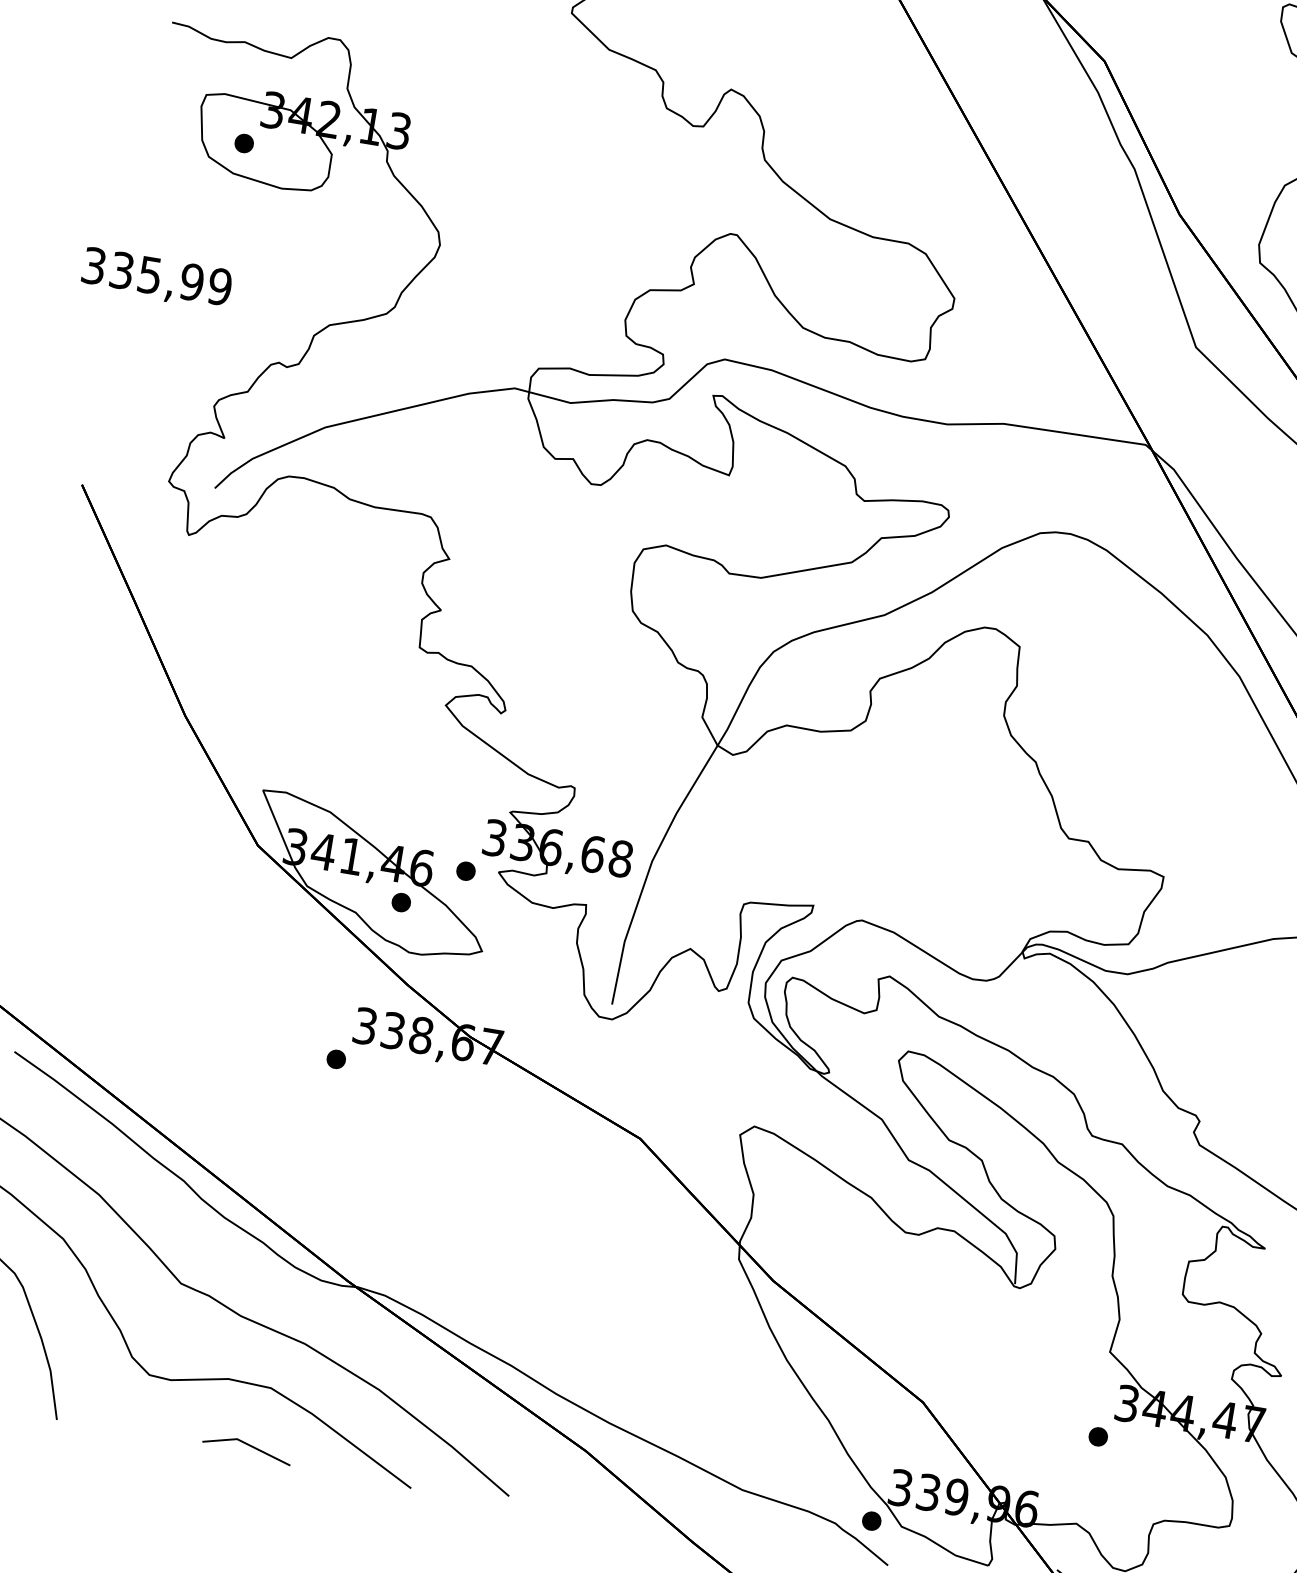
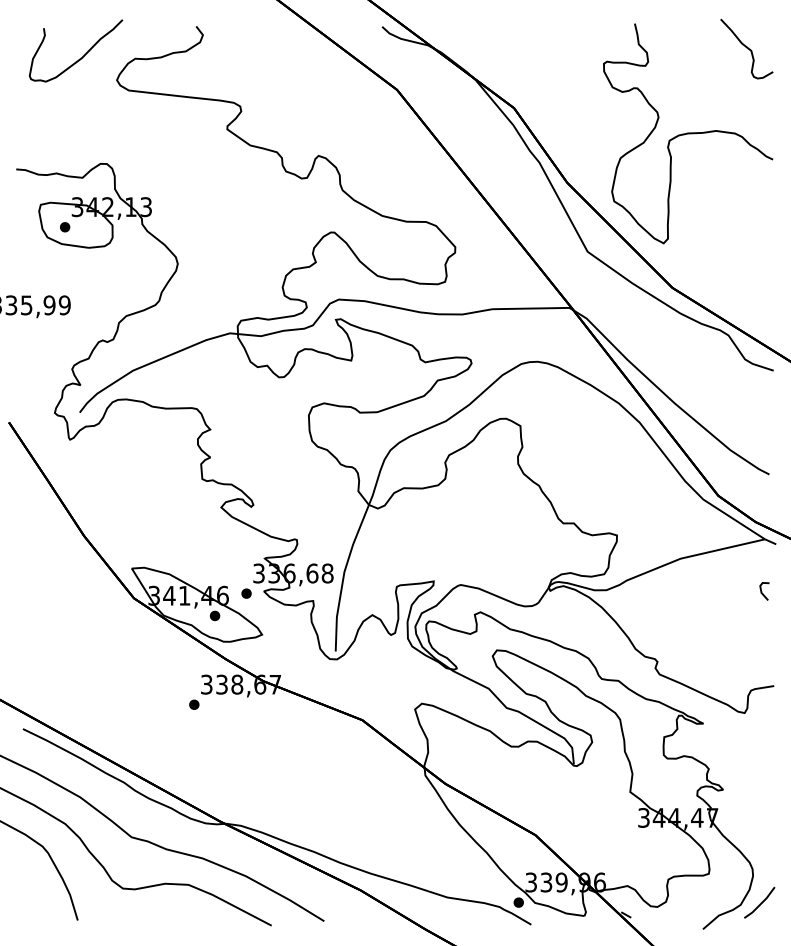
part: (1098, 1437) -> (631, 838), removed
line: (246, 1445) -> (180, 917), removed

